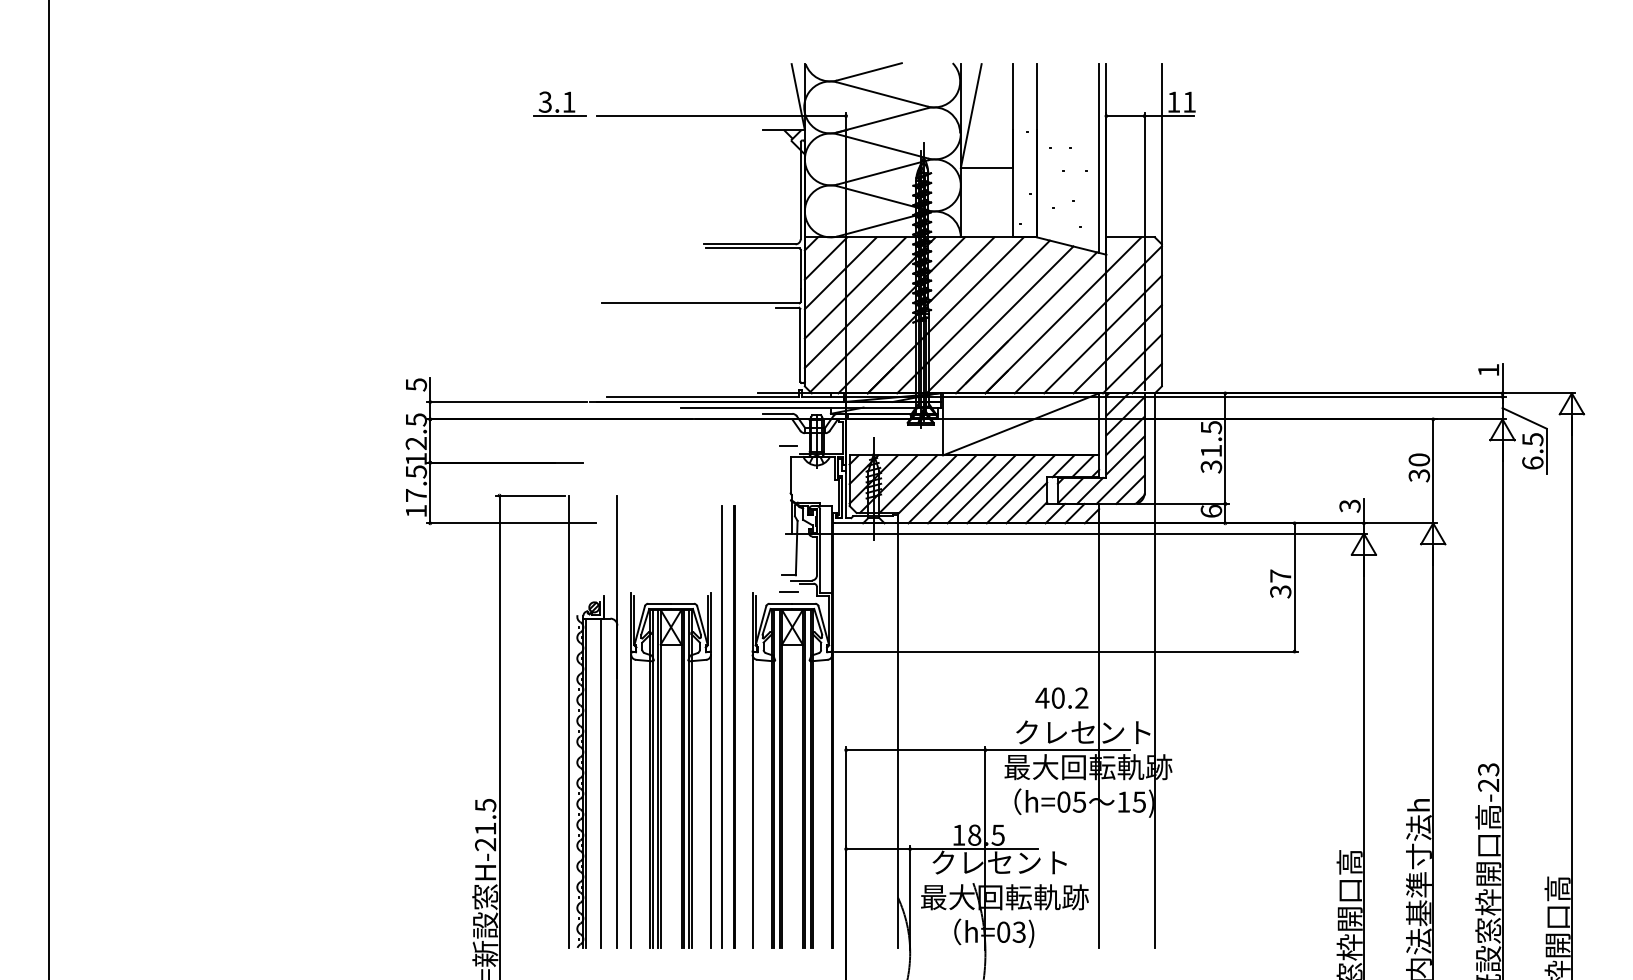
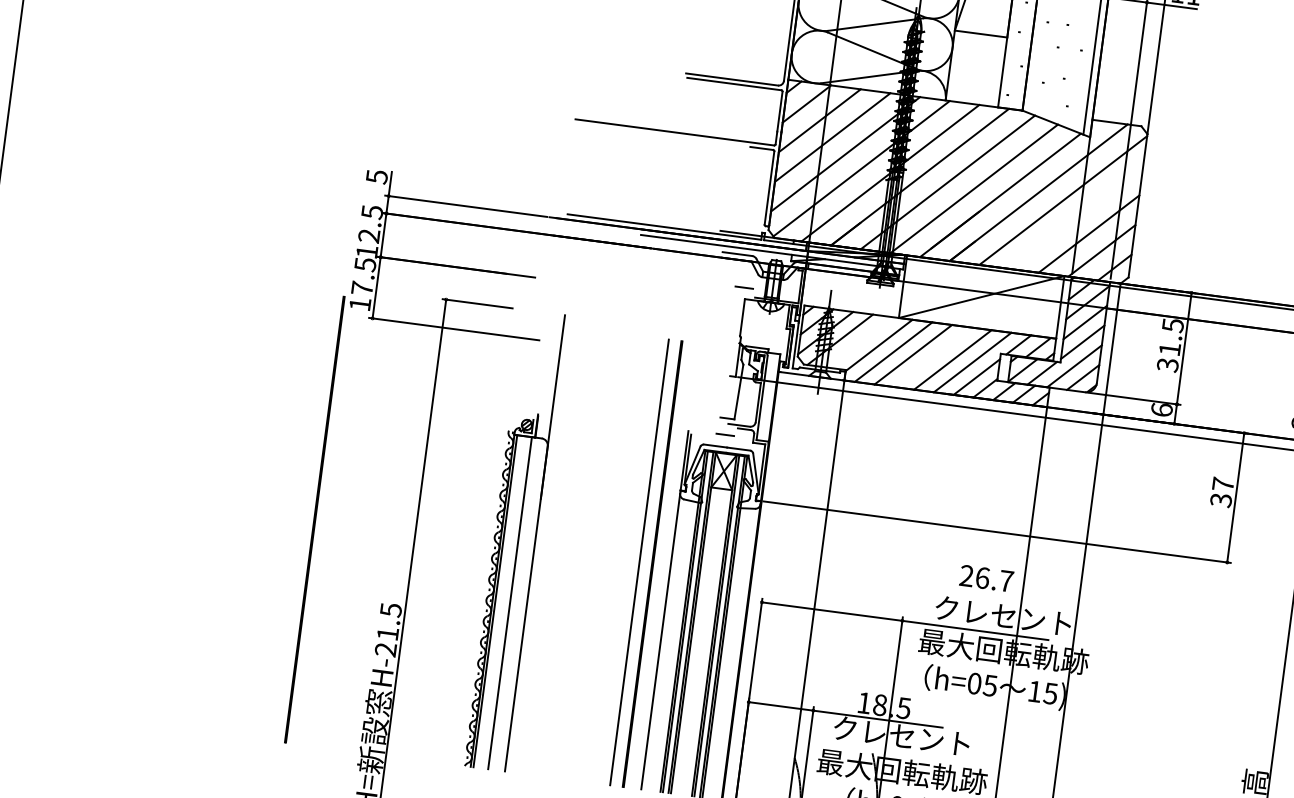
line: (1102, 334) -> (1075, 217), removed
line: (908, 483) -> (860, 341), removed
line: (981, 489) -> (933, 357), removed
text: (1061, 697) -> (986, 577), 40.2 -> 26.7
line: (568, 721) -> (485, 536), removed
line: (399, 726) -> (314, 519), added
part: (661, 770) -> (573, 598), removed

